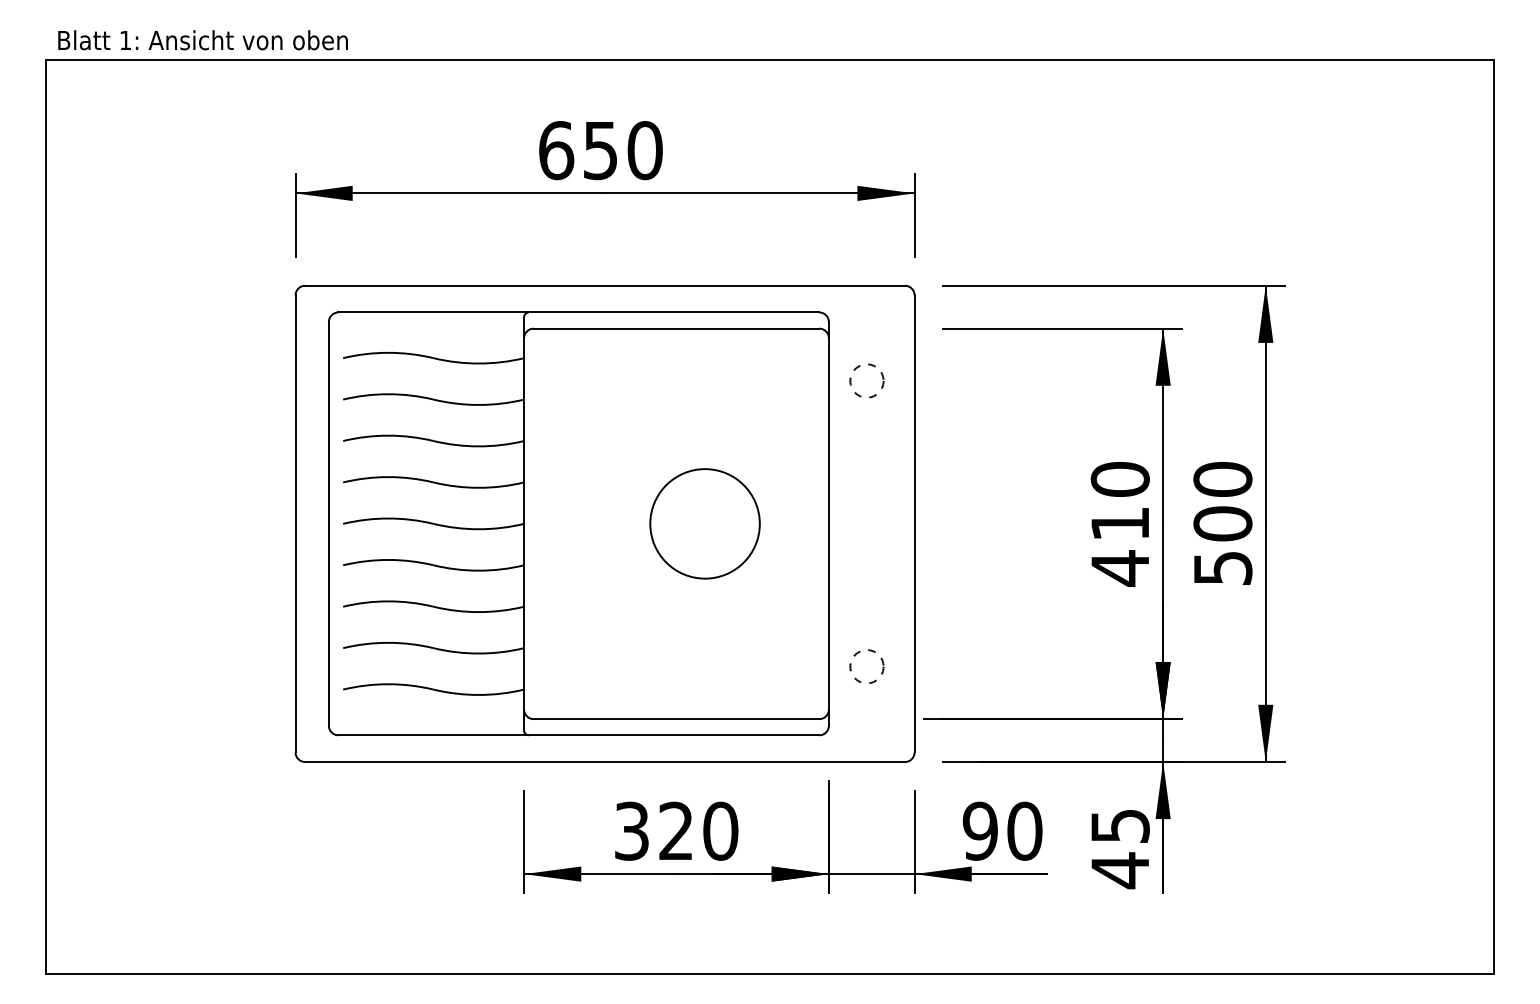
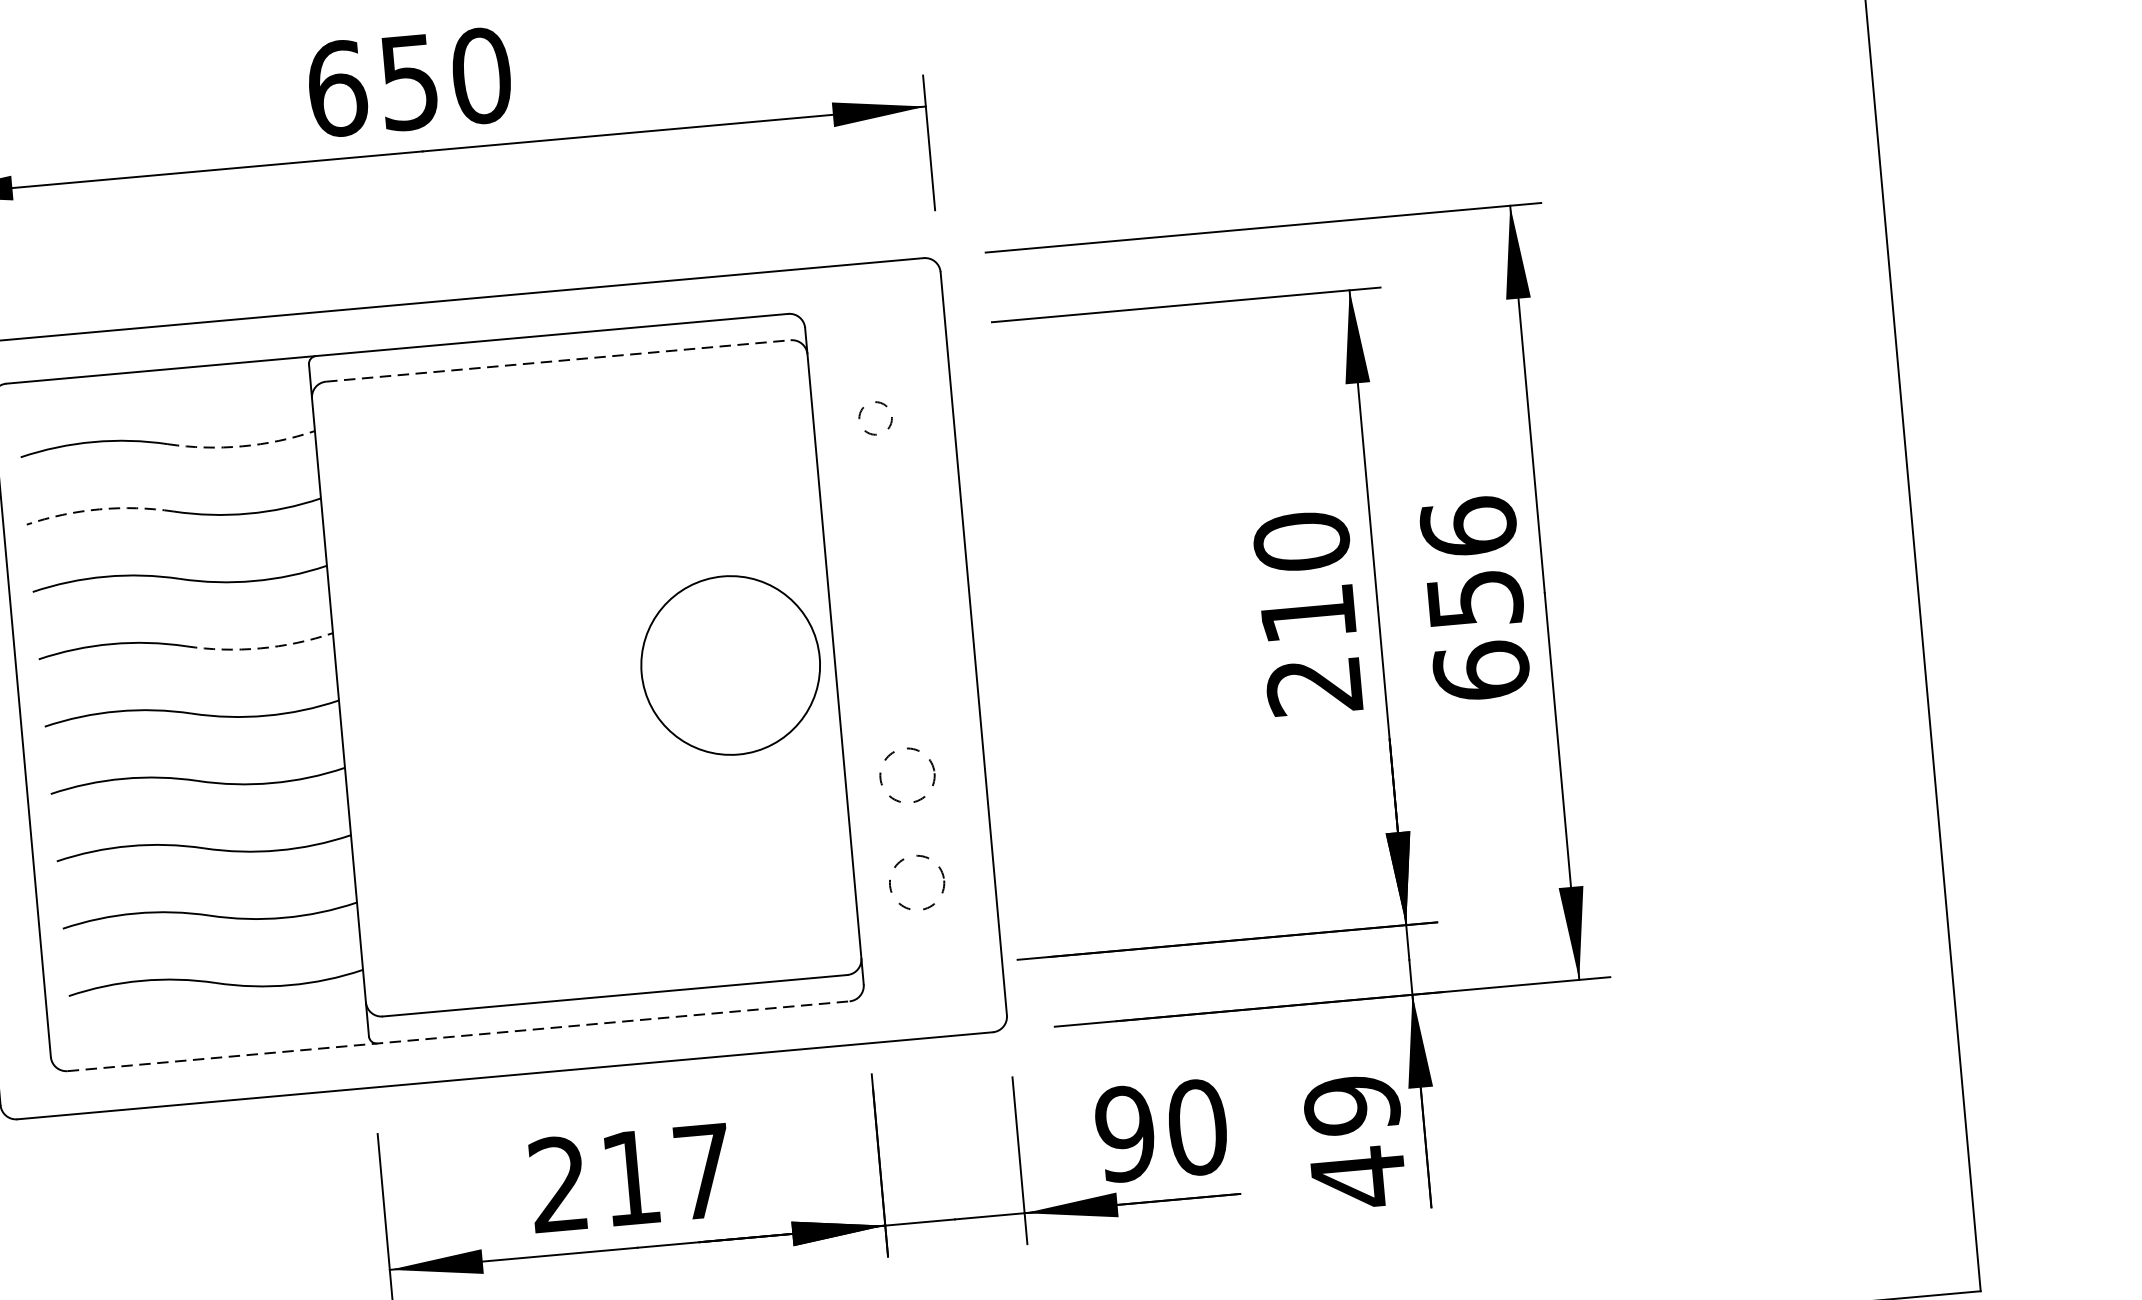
line: (676, 328) -> (558, 360), solid -> dashed
arc: (478, 363) -> (241, 446), solid -> dashed
circle: (866, 380) -> (874, 417), size x0.6
arc: (388, 394) -> (99, 509), solid -> dashed
arc: (478, 487) -> (259, 647), solid -> dashed
circle: (704, 523) -> (729, 664), moved
text: (1222, 523) -> (1474, 598), 500 -> 656
text: (1119, 568) -> (1313, 686), 410 -> 210
circle: (866, 600) -> (906, 775), added
line: (579, 735) -> (459, 1036), solid -> dashed
text: (1119, 825) -> (1350, 1104), 45 -> 49
text: (676, 830) -> (631, 1176), 320 -> 217

